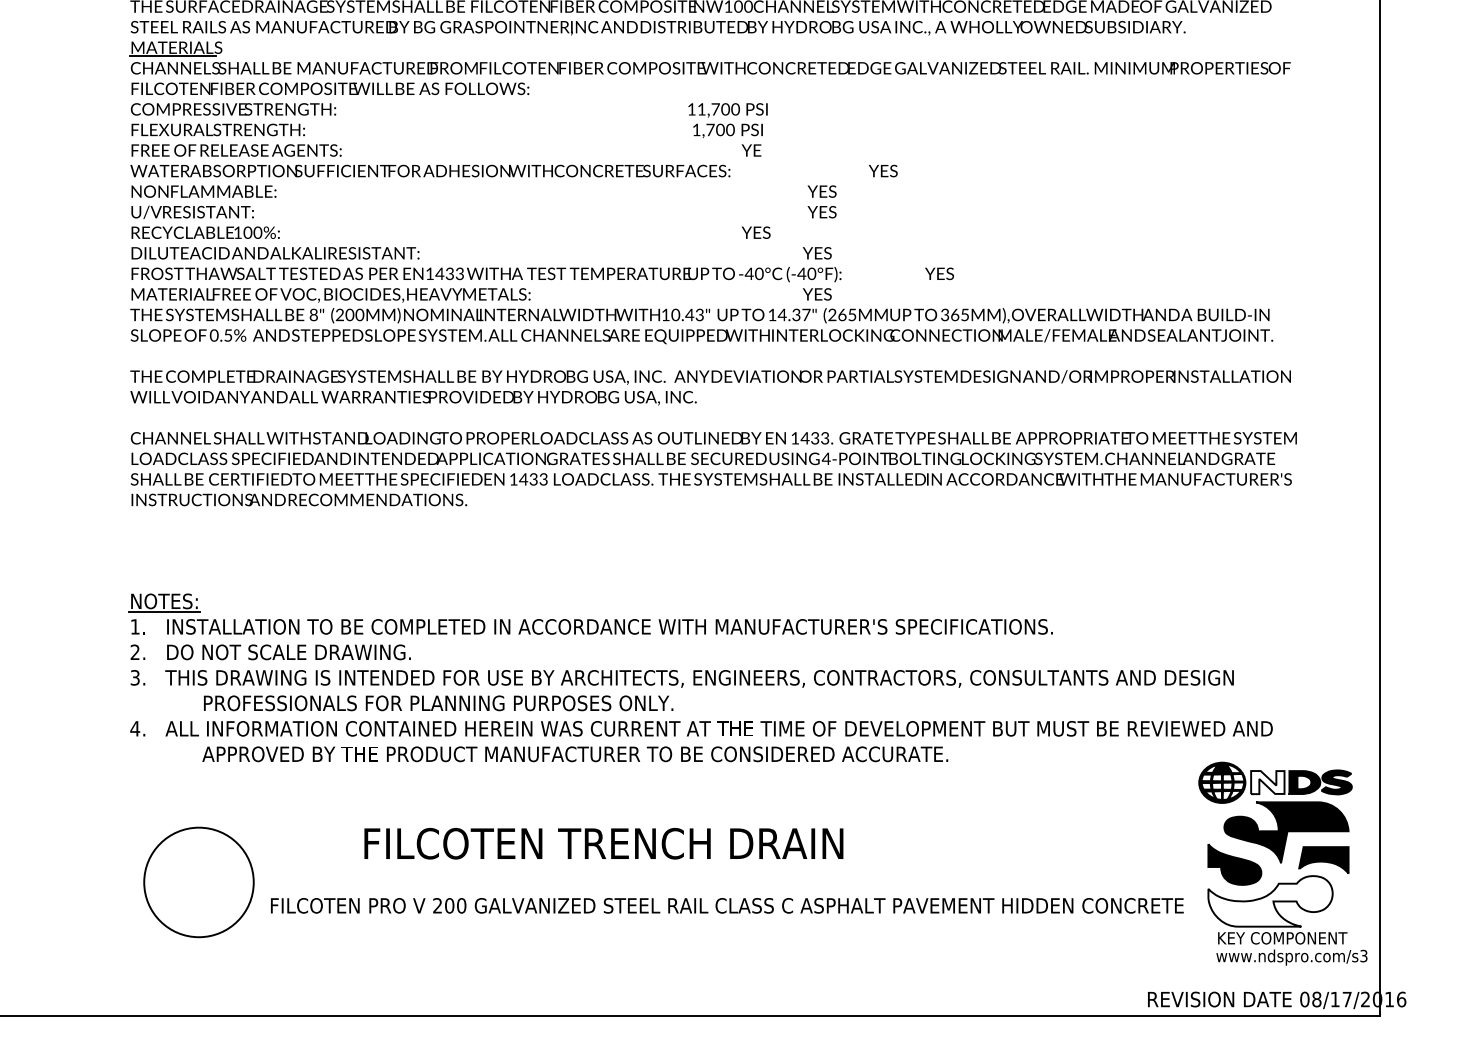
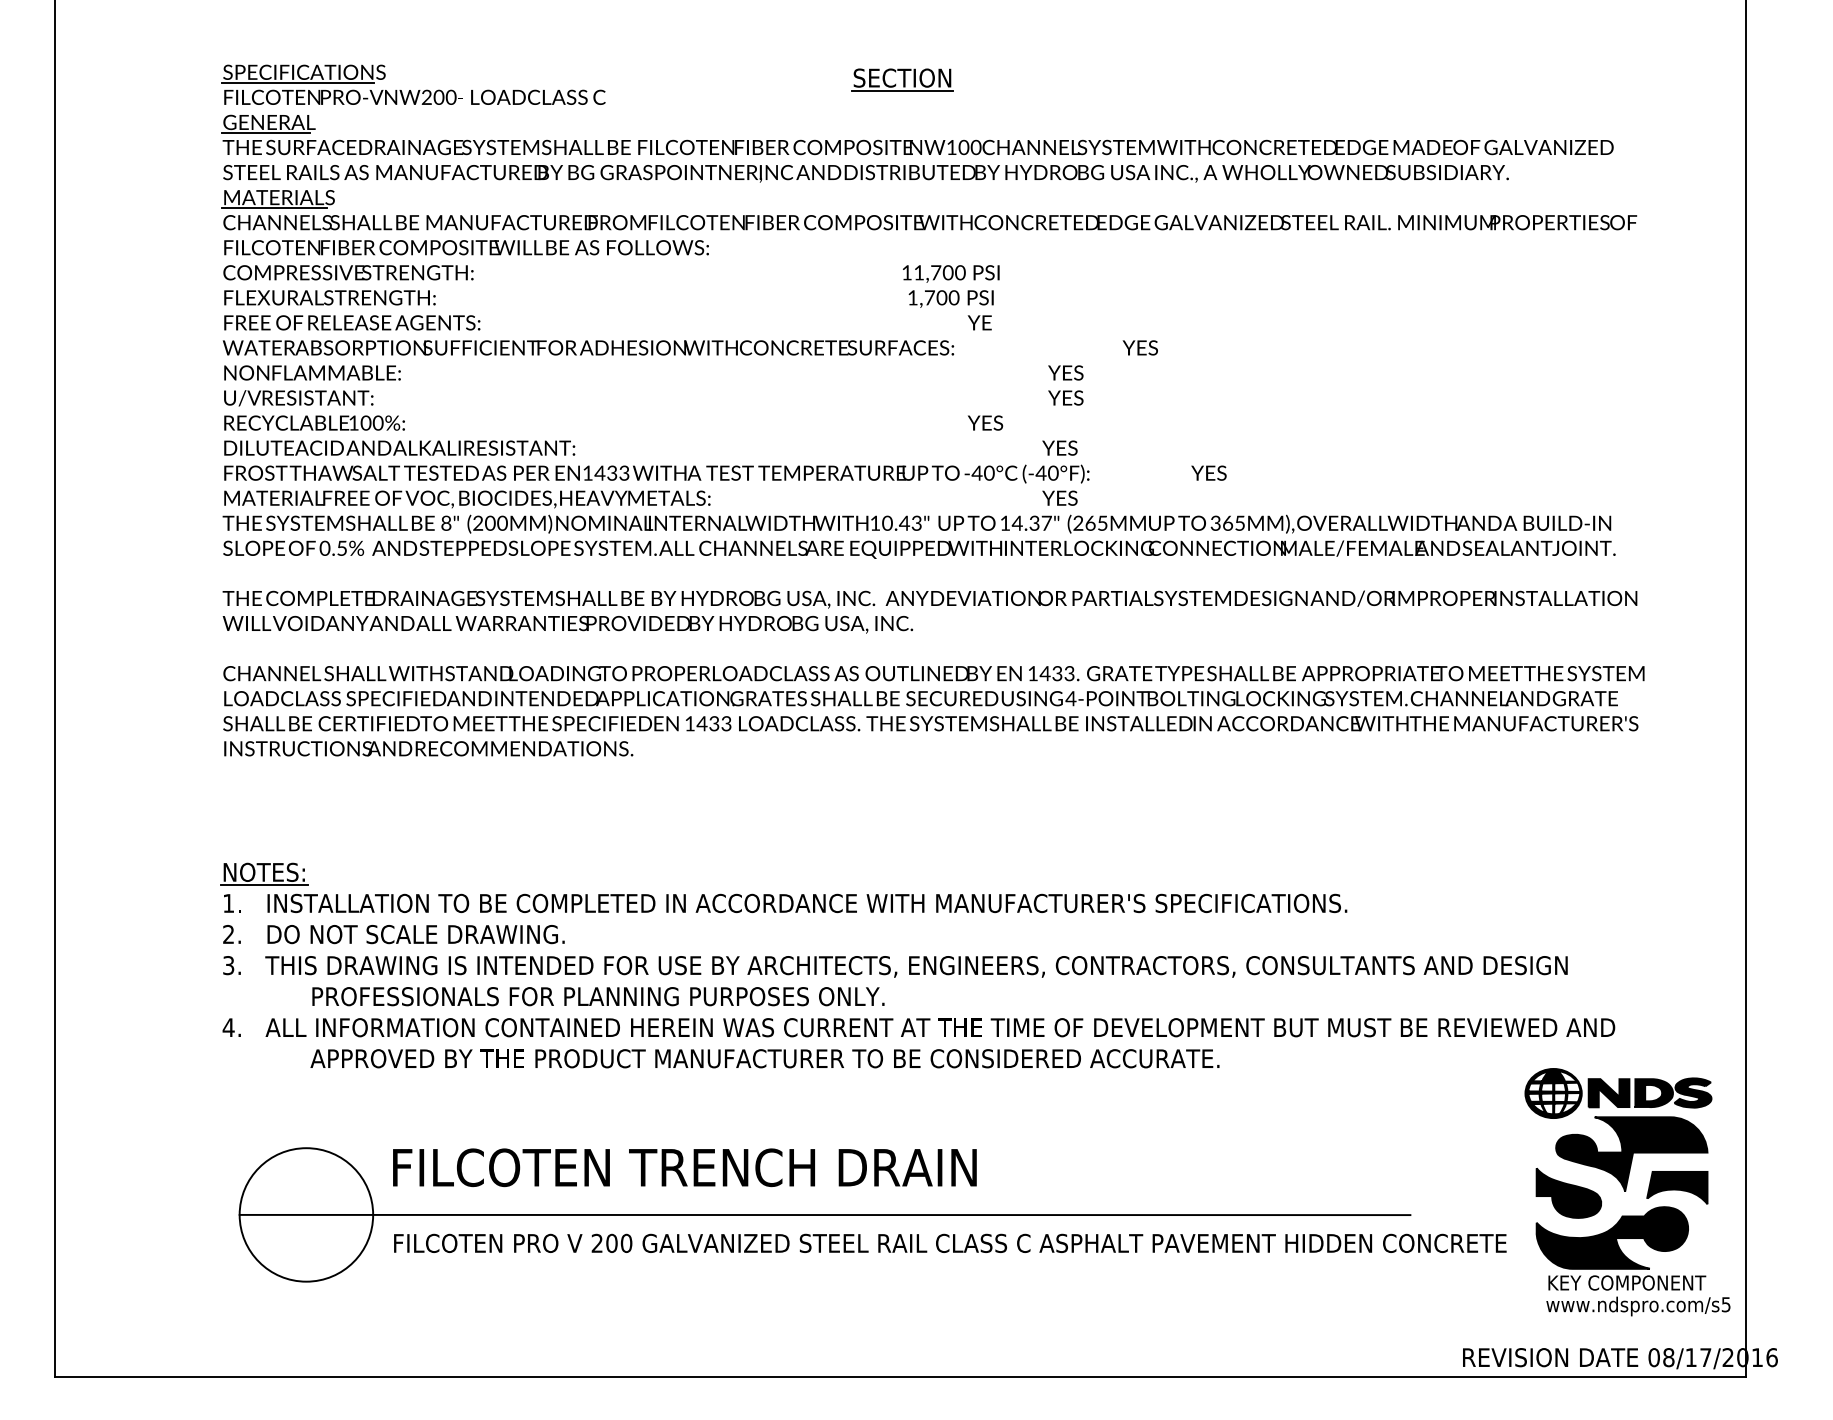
fill: (1267, 782) -> (1608, 1093), added
text: (603, 843) -> (684, 1167), moved
line: (624, 882) -> (824, 1214), added
fill: (1270, 900) -> (1612, 1237), added
text: (1364, 955) -> (1726, 1304), www.ndspro.com/s3 -> www.ndspro.com/s5

